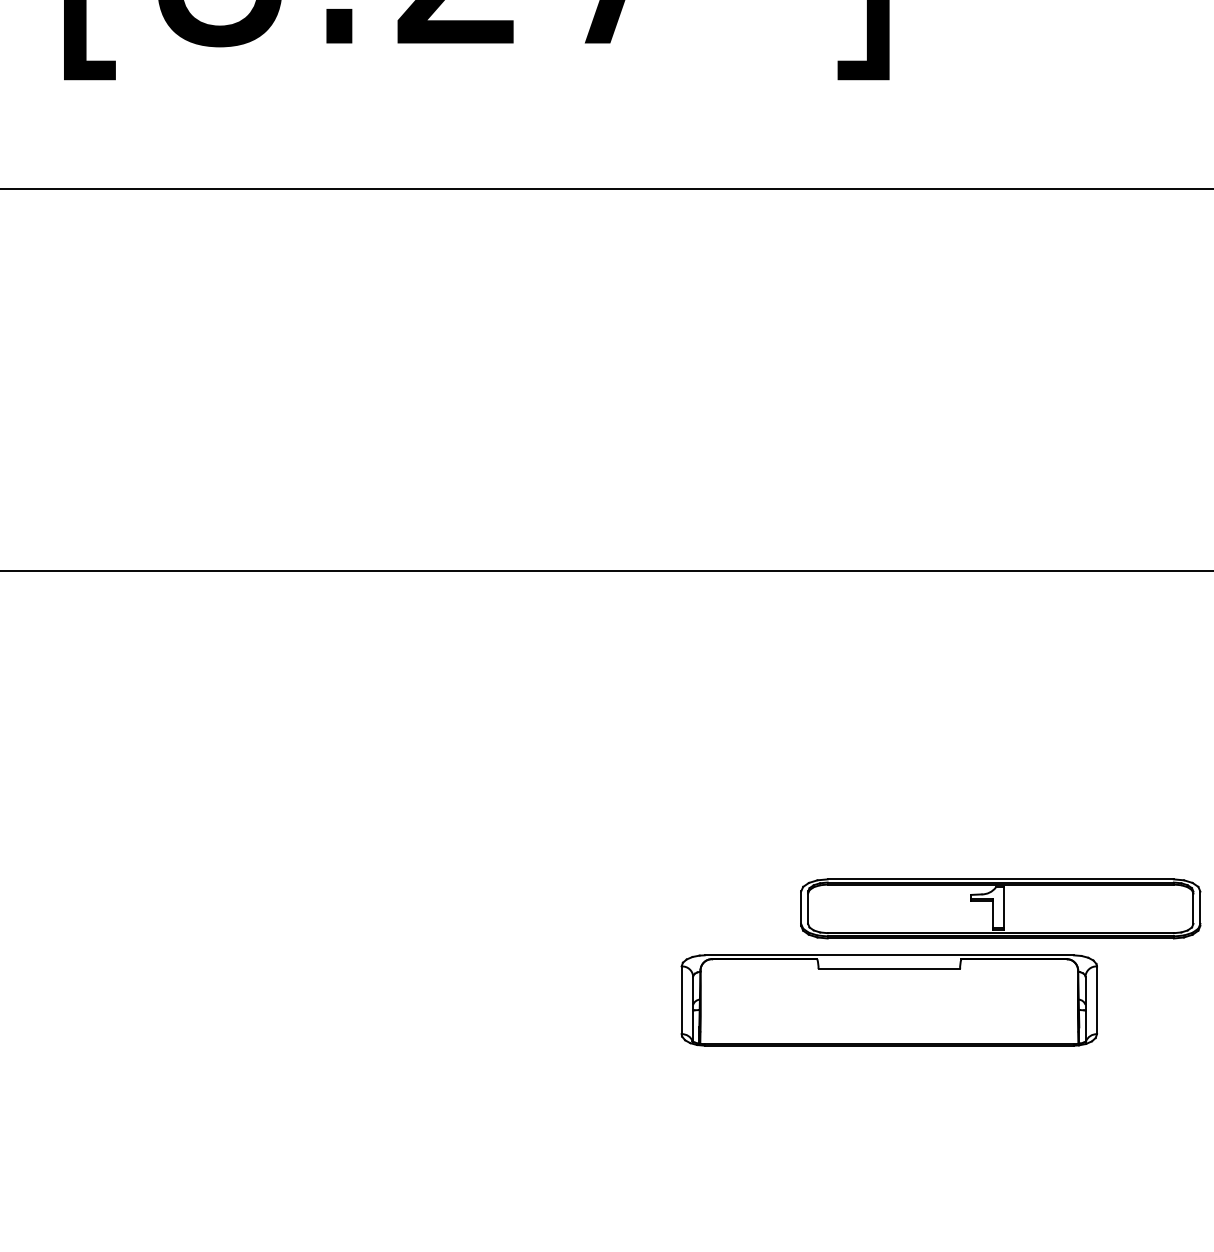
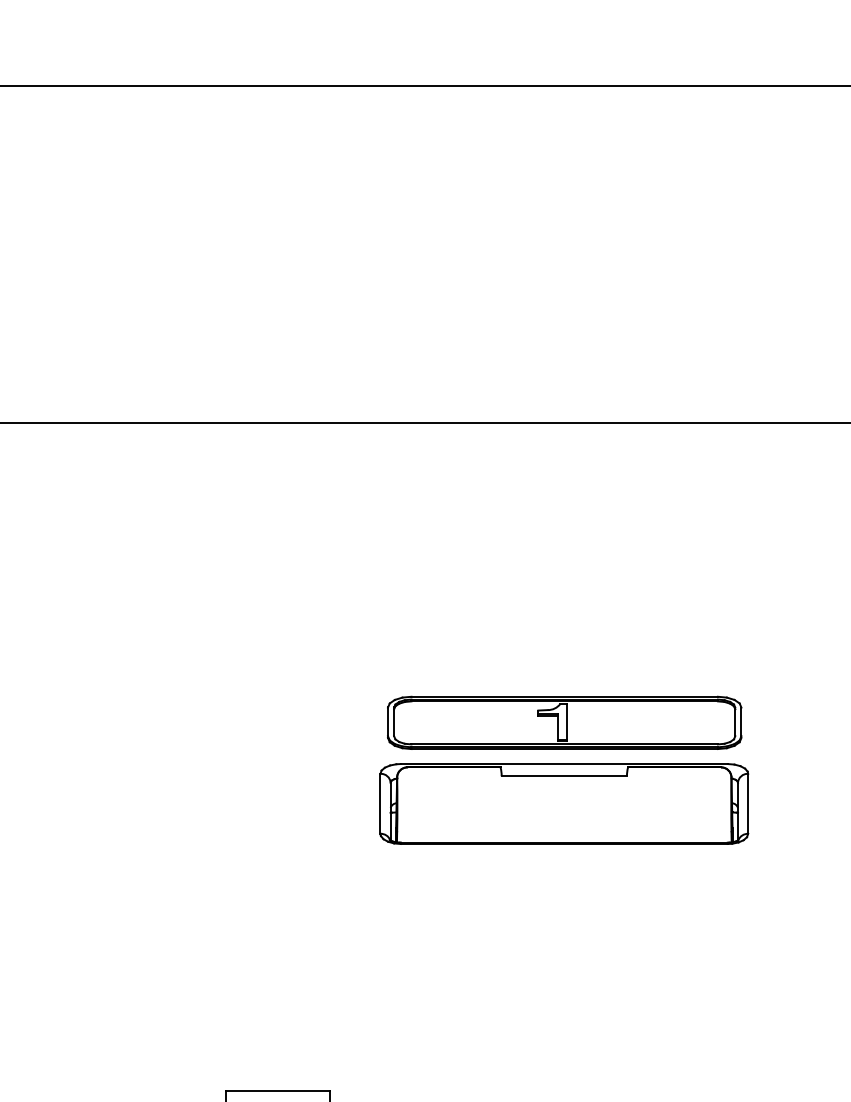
part: (1000, 908) -> (564, 722), moved
part: (888, 1000) -> (563, 804), moved

